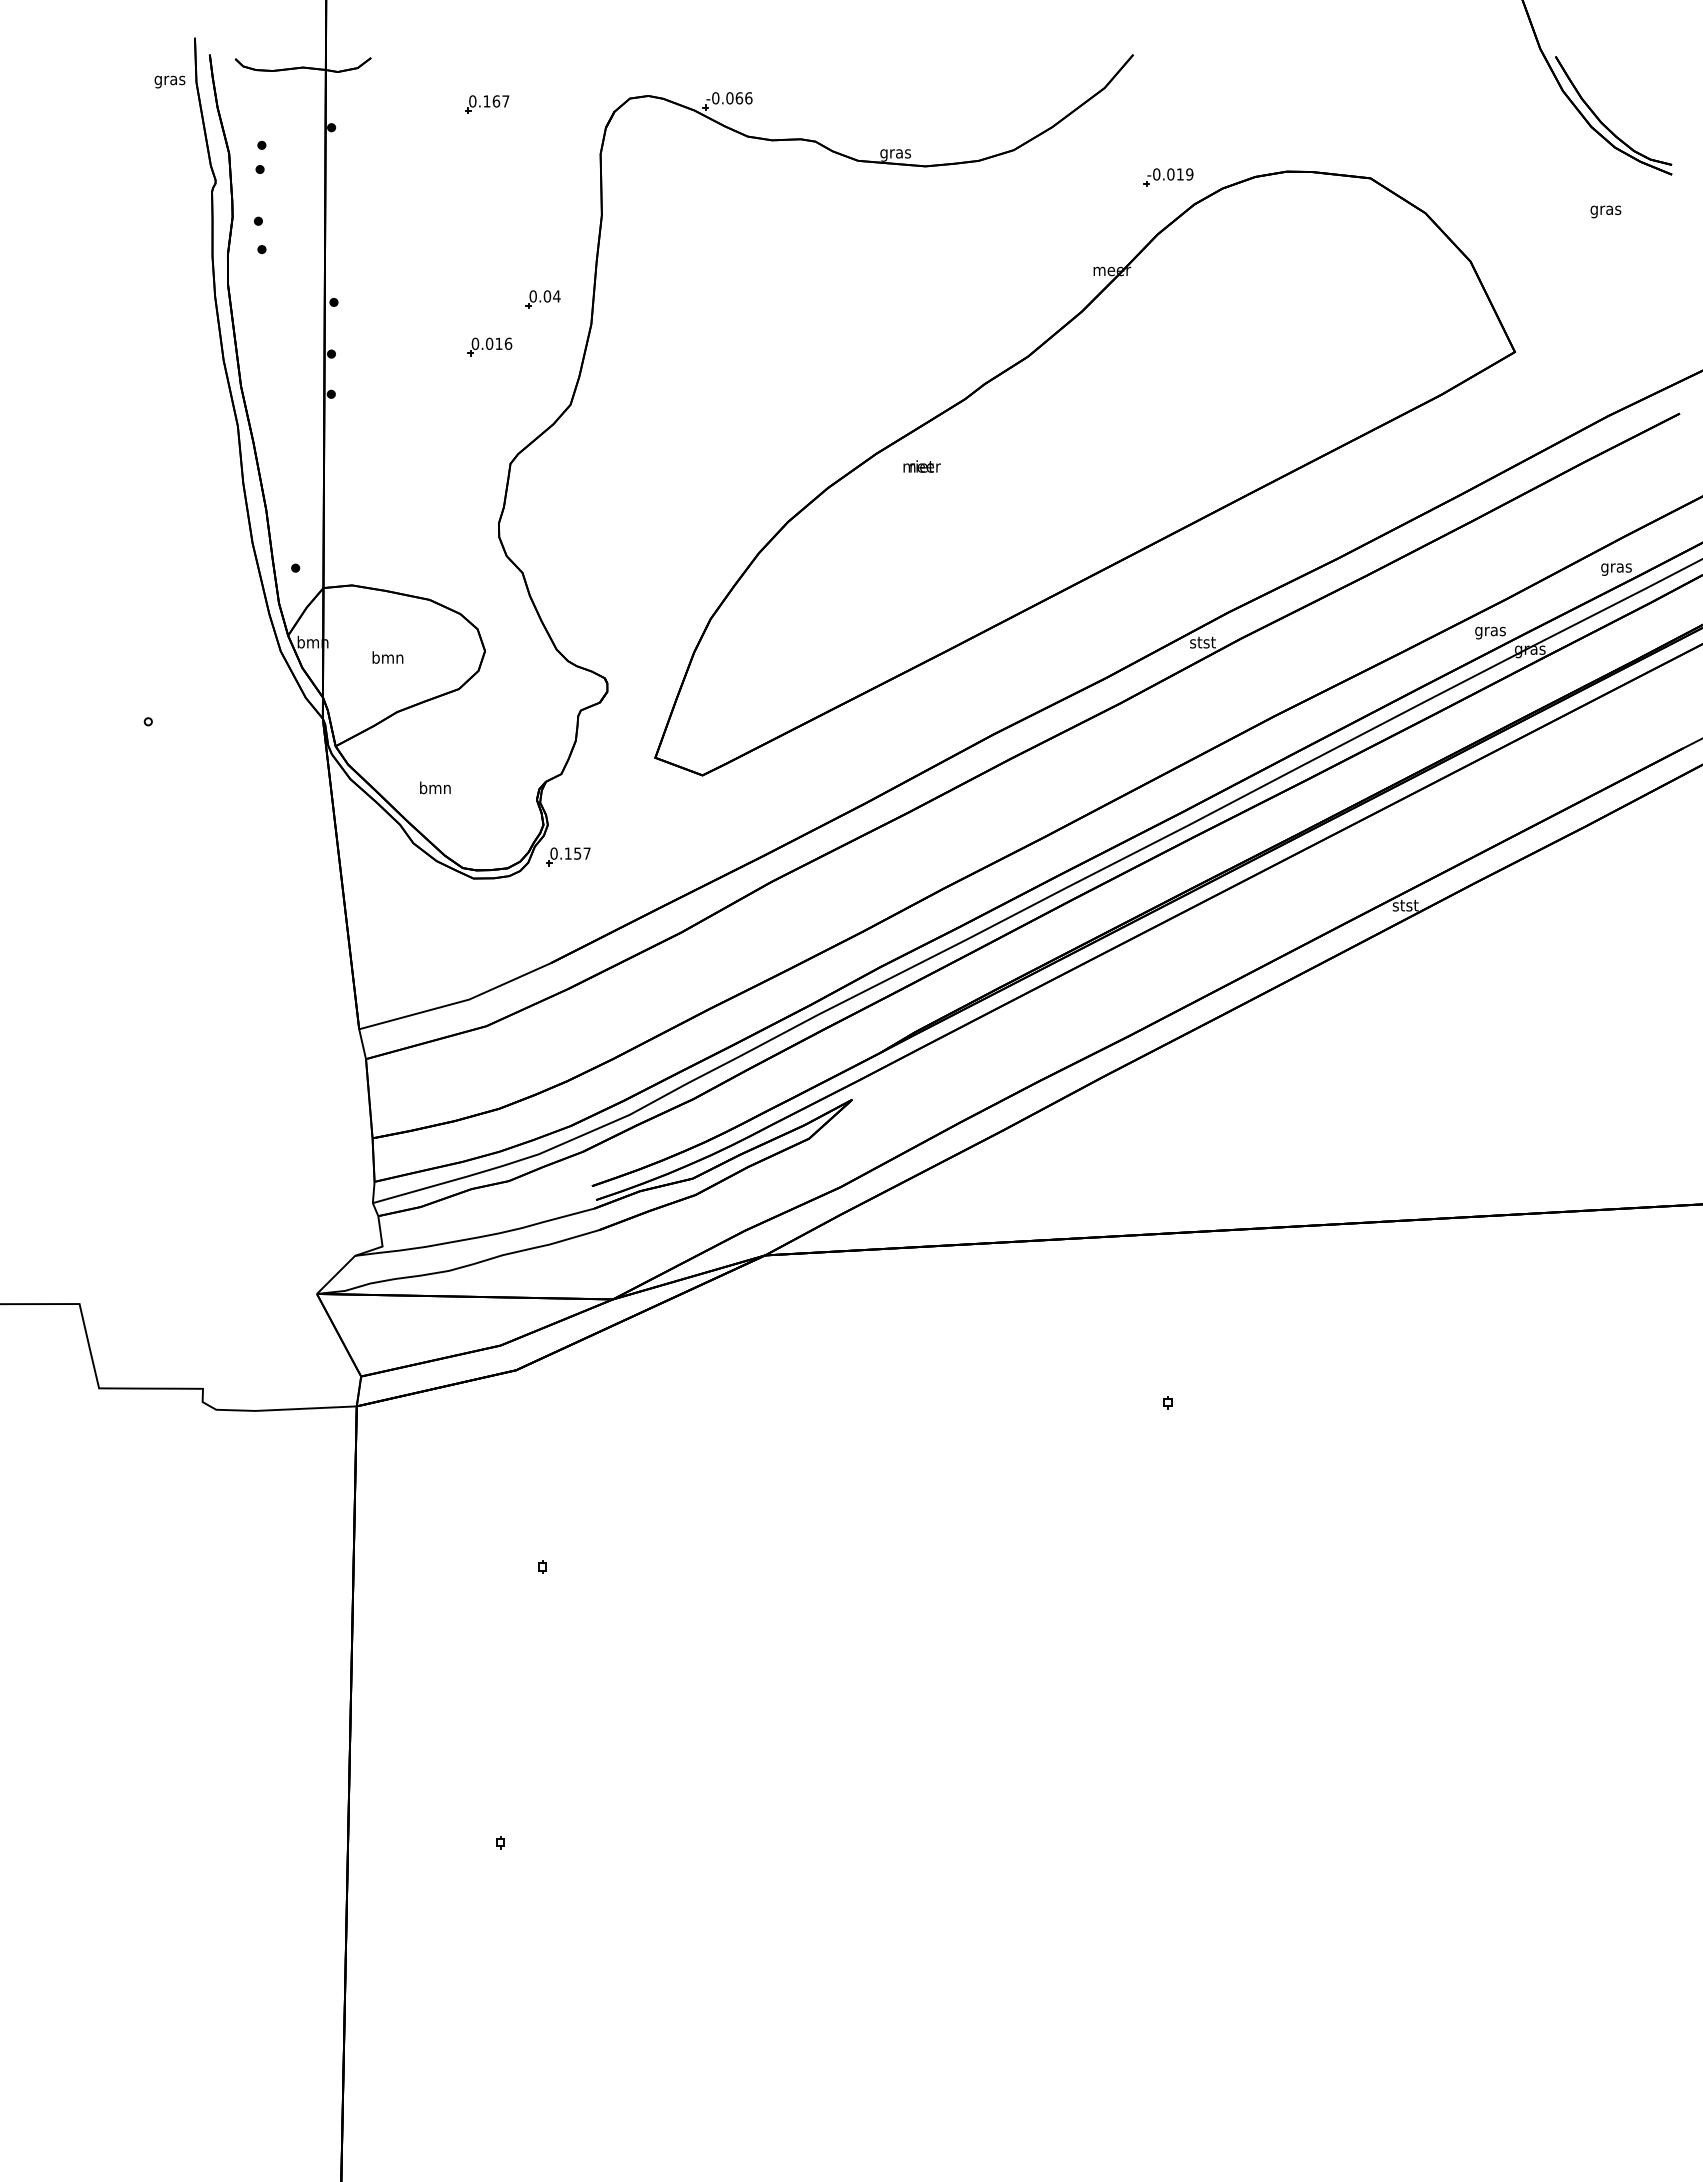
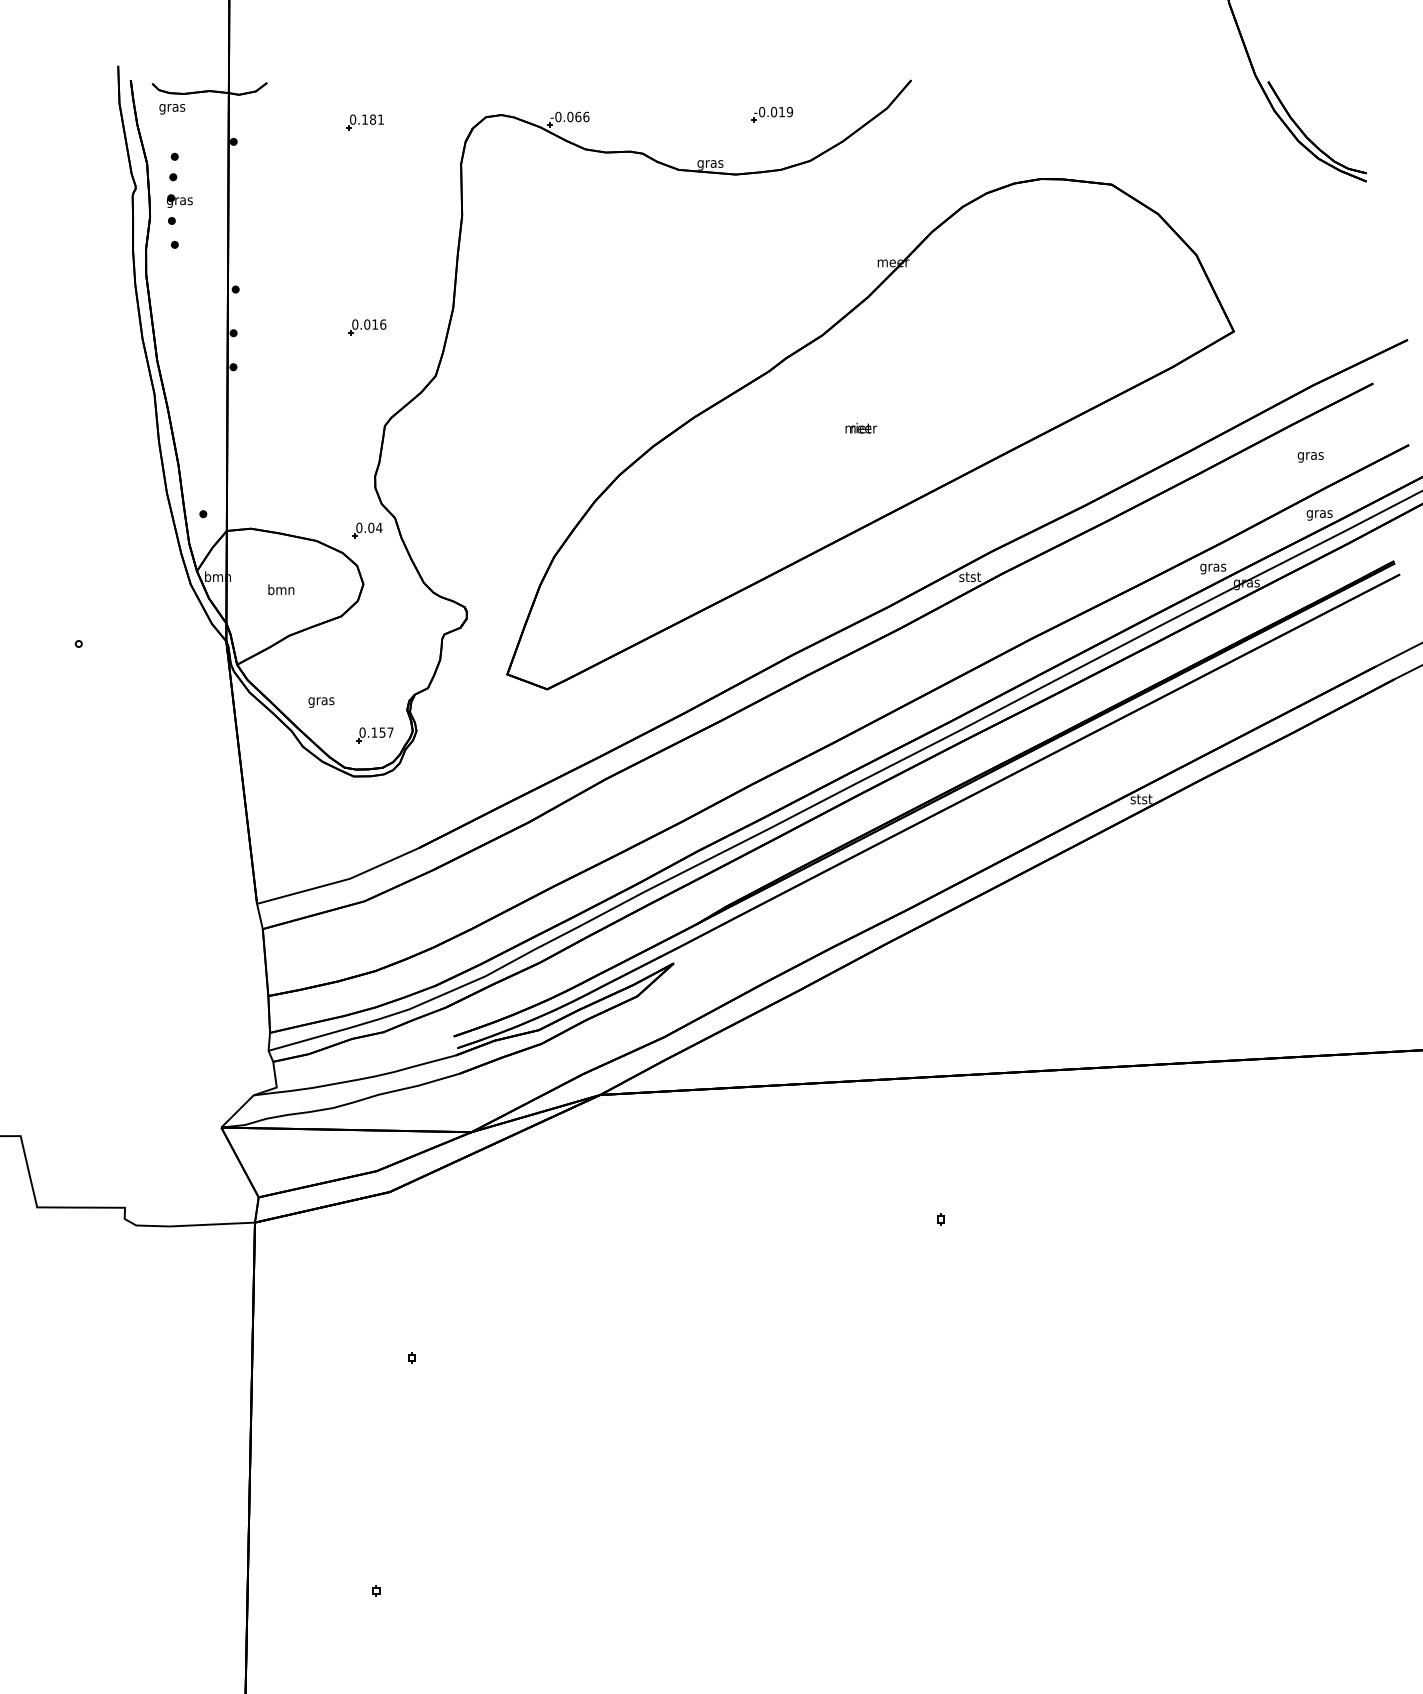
text: (169, 81) -> (171, 108), moved
text: (500, 101) -> (376, 119), 0.167 -> 0.181
part: (1168, 177) -> (772, 114), moved
part: (267, 197) -> (179, 200), added
text: (1605, 211) -> (1310, 456), moved
part: (542, 299) -> (367, 530), moved
text: (921, 466) -> (860, 428), moved
text: (435, 789) -> (321, 701), bmn -> gras
part: (568, 856) -> (374, 735), moved

